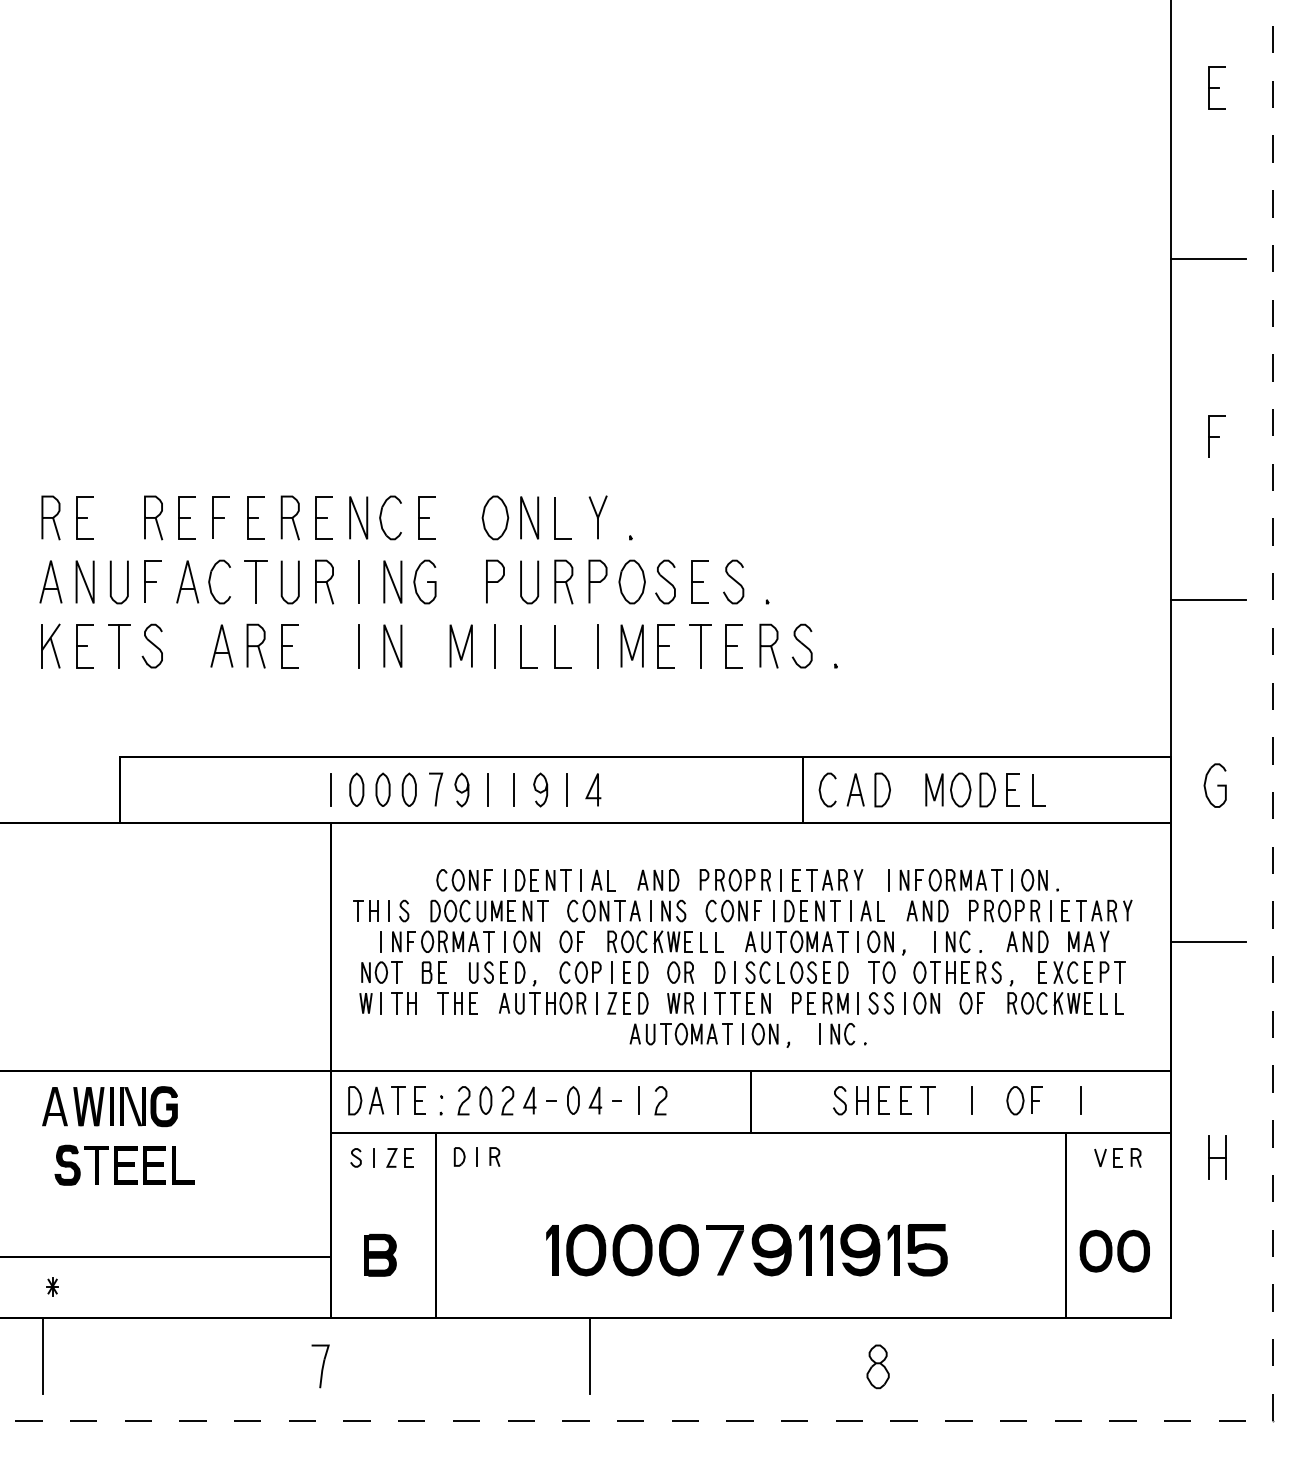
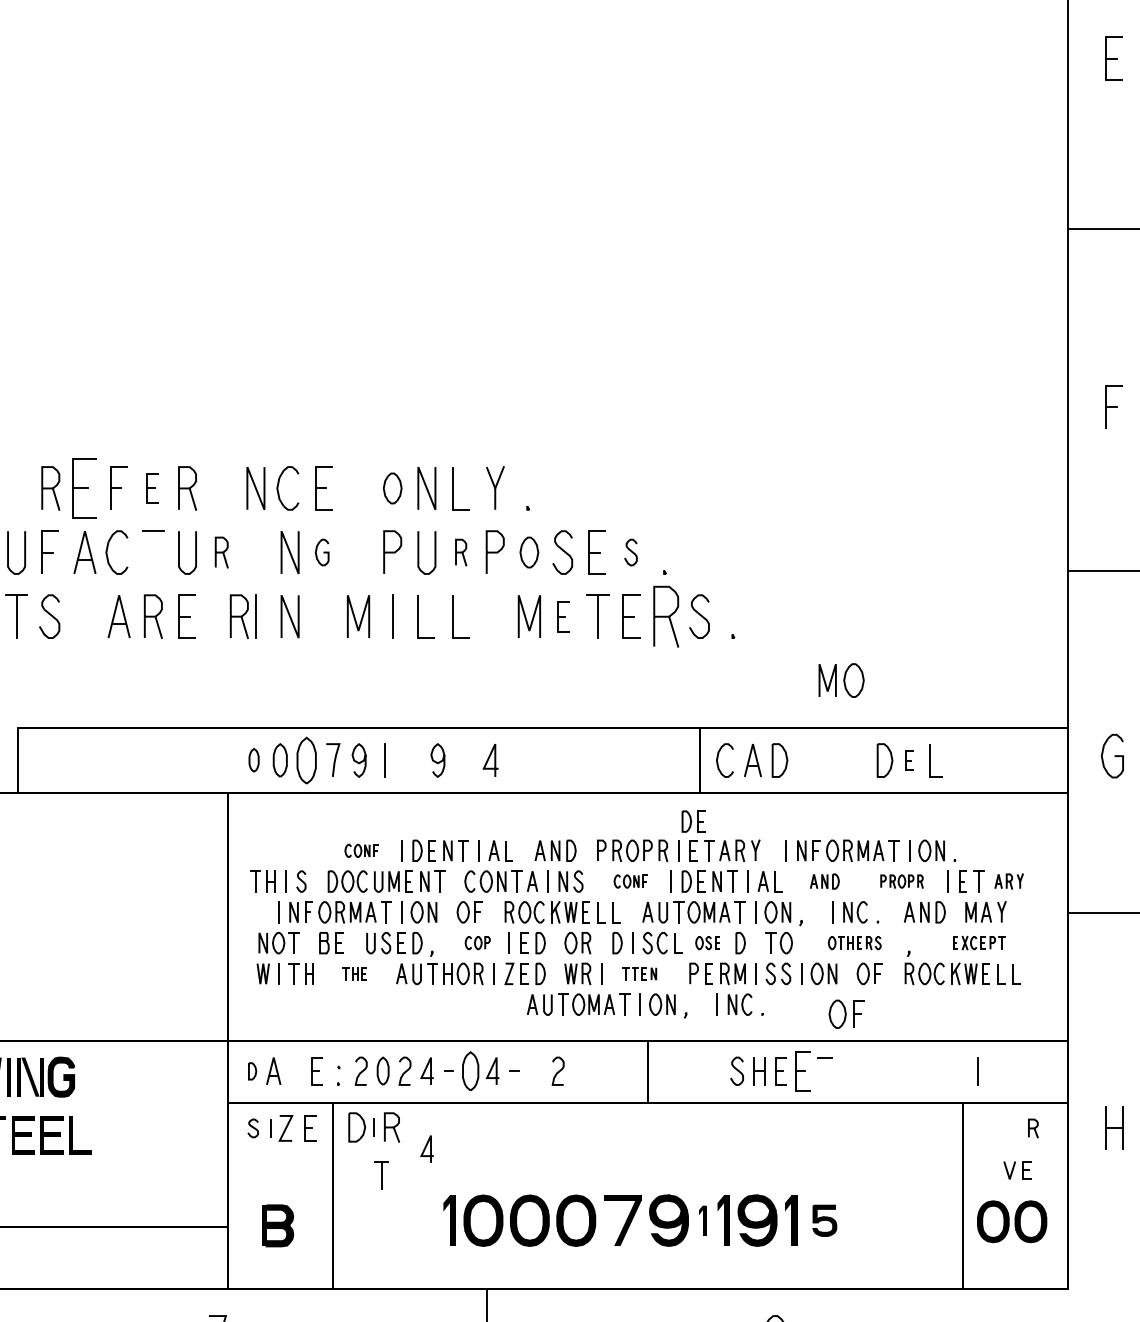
part: (186, 517) -> (83, 488), size x1.4
part: (255, 517) -> (152, 488), size x0.7
part: (323, 517) -> (220, 488), removed
part: (495, 517) -> (392, 488), size x0.7
line: (256, 581) -> (153, 552), removed
part: (324, 581) -> (221, 552), size x0.7
line: (358, 581) -> (255, 552), removed
part: (424, 581) -> (321, 552), size x0.6
part: (563, 581) -> (460, 552), size x0.6
part: (631, 581) -> (528, 552), size x0.7
part: (733, 581) -> (630, 552), size x0.6
part: (341, 645) -> (238, 616), added
line: (598, 645) -> (495, 616), removed
part: (768, 645) -> (665, 616), size x1.4
part: (665, 646) -> (562, 617), size x0.7
line: (330, 789) -> (227, 760), removed
part: (356, 789) -> (253, 760), size x0.7
part: (408, 789) -> (305, 760), size x1.4
line: (514, 789) -> (411, 760), removed
line: (566, 789) -> (463, 760), removed
part: (948, 789) -> (841, 680), moved
part: (1012, 789) -> (909, 760), size x0.6
part: (795, 850) -> (692, 821), added
part: (464, 880) -> (361, 851), size x0.6
part: (733, 910) -> (630, 881), size x0.6
part: (927, 910) -> (824, 881), size x0.7
part: (1004, 910) -> (901, 881), size x0.6
part: (1111, 910) -> (1008, 881), size x0.7
part: (580, 972) -> (477, 943), size x0.6
part: (810, 972) -> (707, 943), size x0.6
part: (957, 972) -> (854, 943), size x0.6
part: (1081, 972) -> (978, 943), size x0.6
part: (457, 1003) -> (354, 974), size x0.6
part: (742, 1003) -> (639, 974), size x0.6
part: (355, 1100) -> (252, 1071), size x0.6
part: (398, 1100) -> (381, 1175), moved
part: (573, 1100) -> (470, 1071), size x1.4
line: (639, 1100) -> (536, 1071), removed
part: (905, 1100) -> (802, 1071), size x1.4
line: (927, 1100) -> (824, 1071), removed
line: (971, 1100) -> (868, 1071), removed
part: (1024, 1100) -> (846, 1014), moved
part: (459, 1156) -> (356, 1127), size x1.6
part: (494, 1156) -> (391, 1127), size x1.6
part: (399, 1157) -> (296, 1128), size x1.4
part: (1108, 1157) -> (1017, 1170), moved
line: (528, 1178) -> (425, 1149), added
part: (805, 1250) -> (702, 1221), size x0.6
part: (927, 1250) -> (824, 1221), size x0.6

